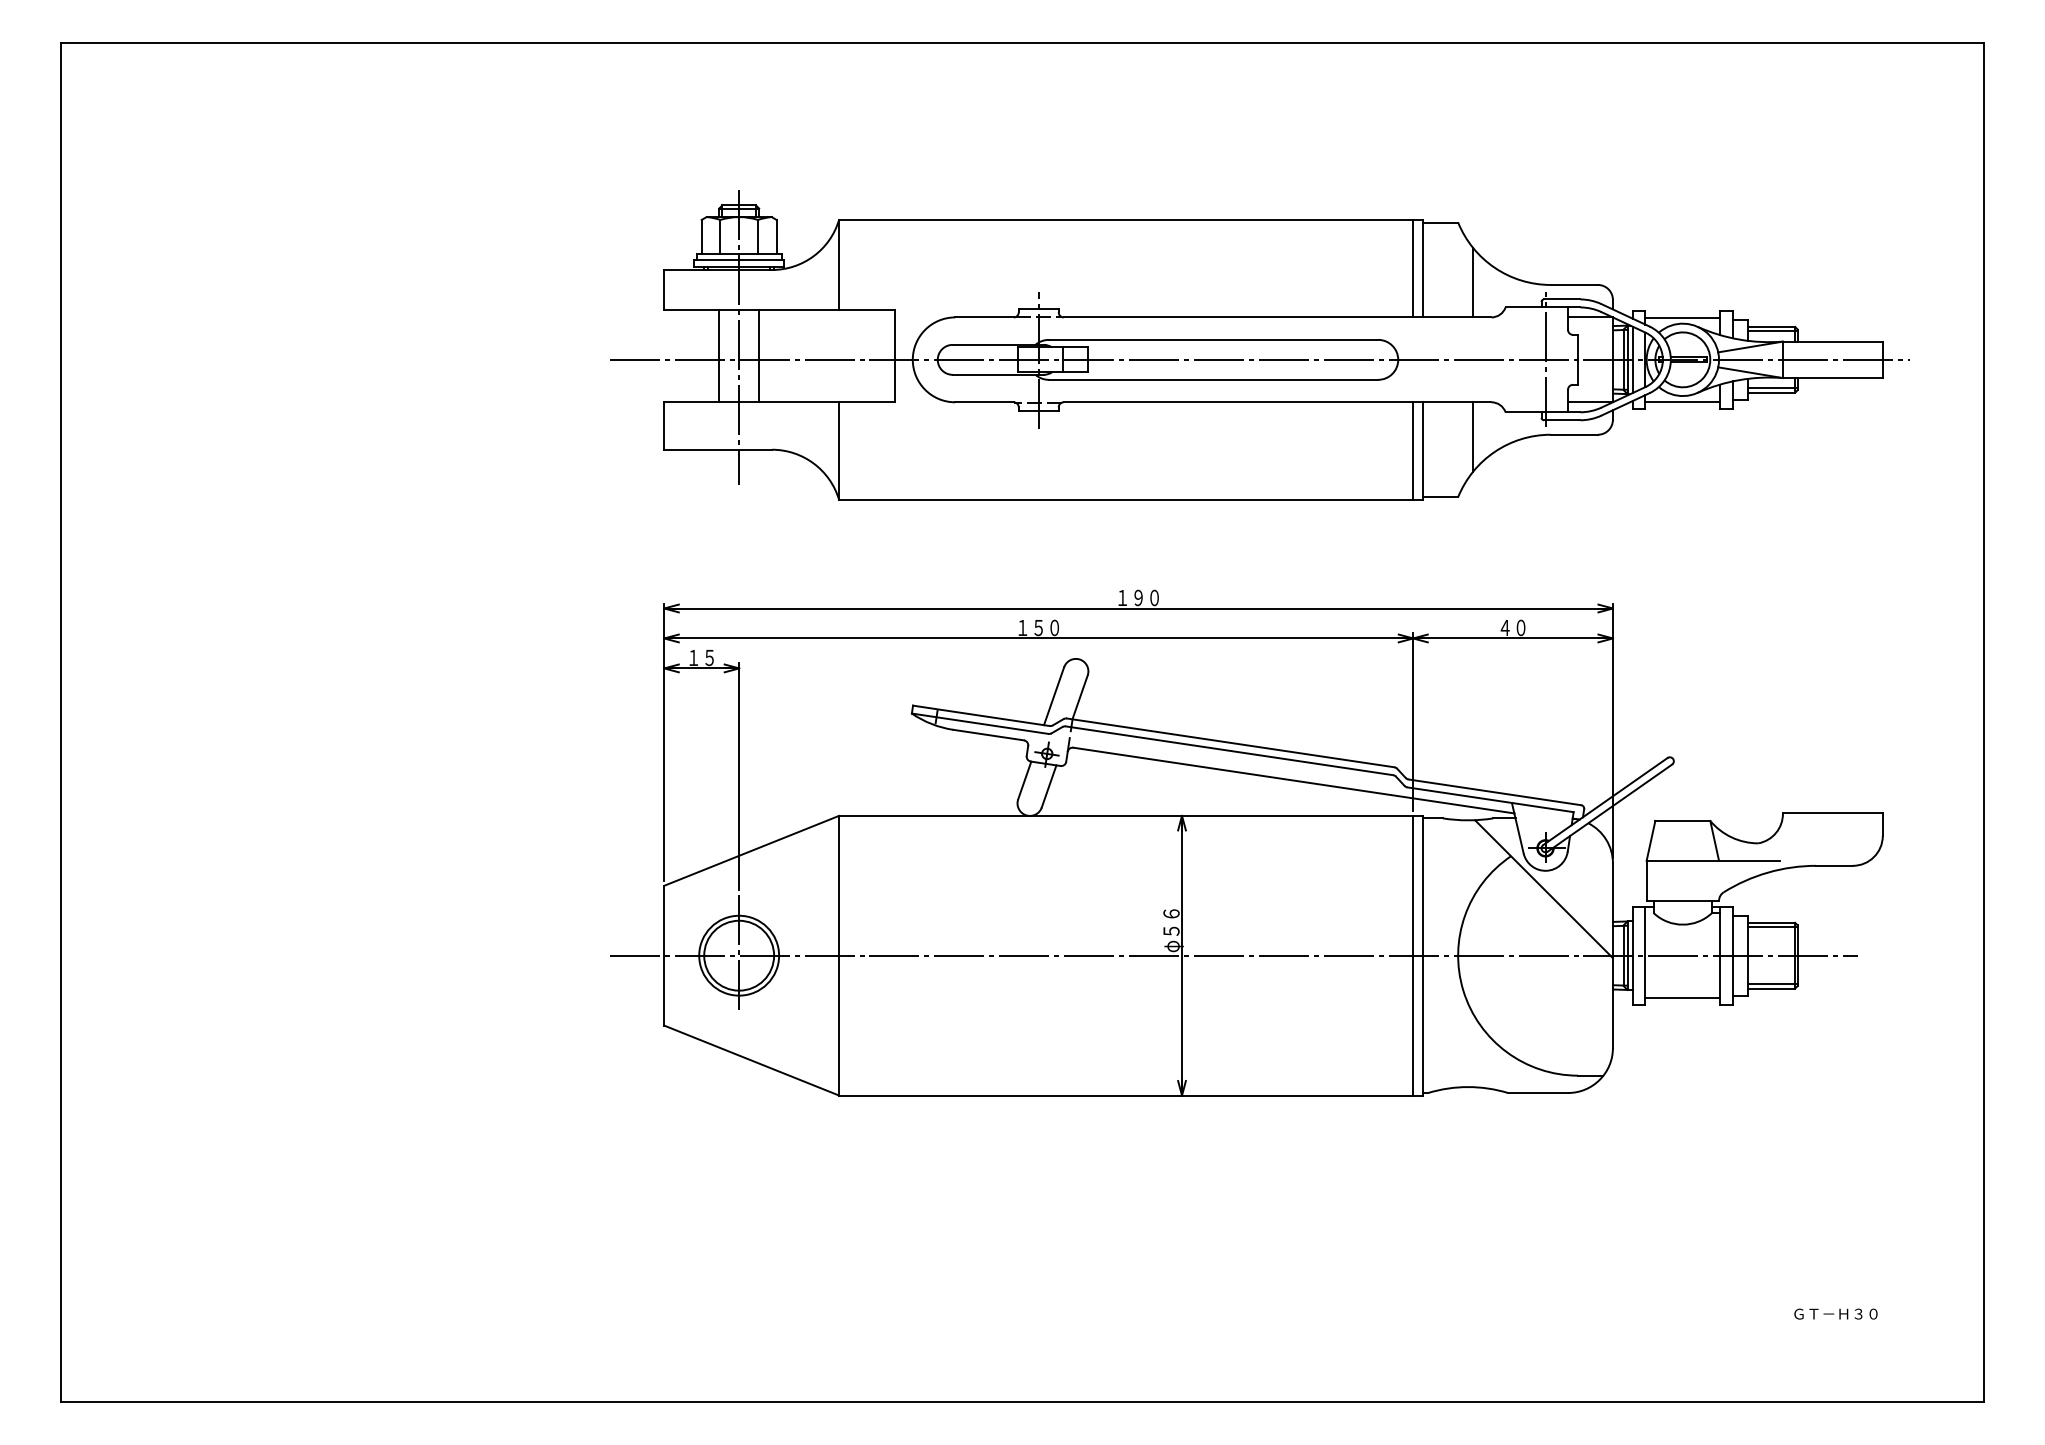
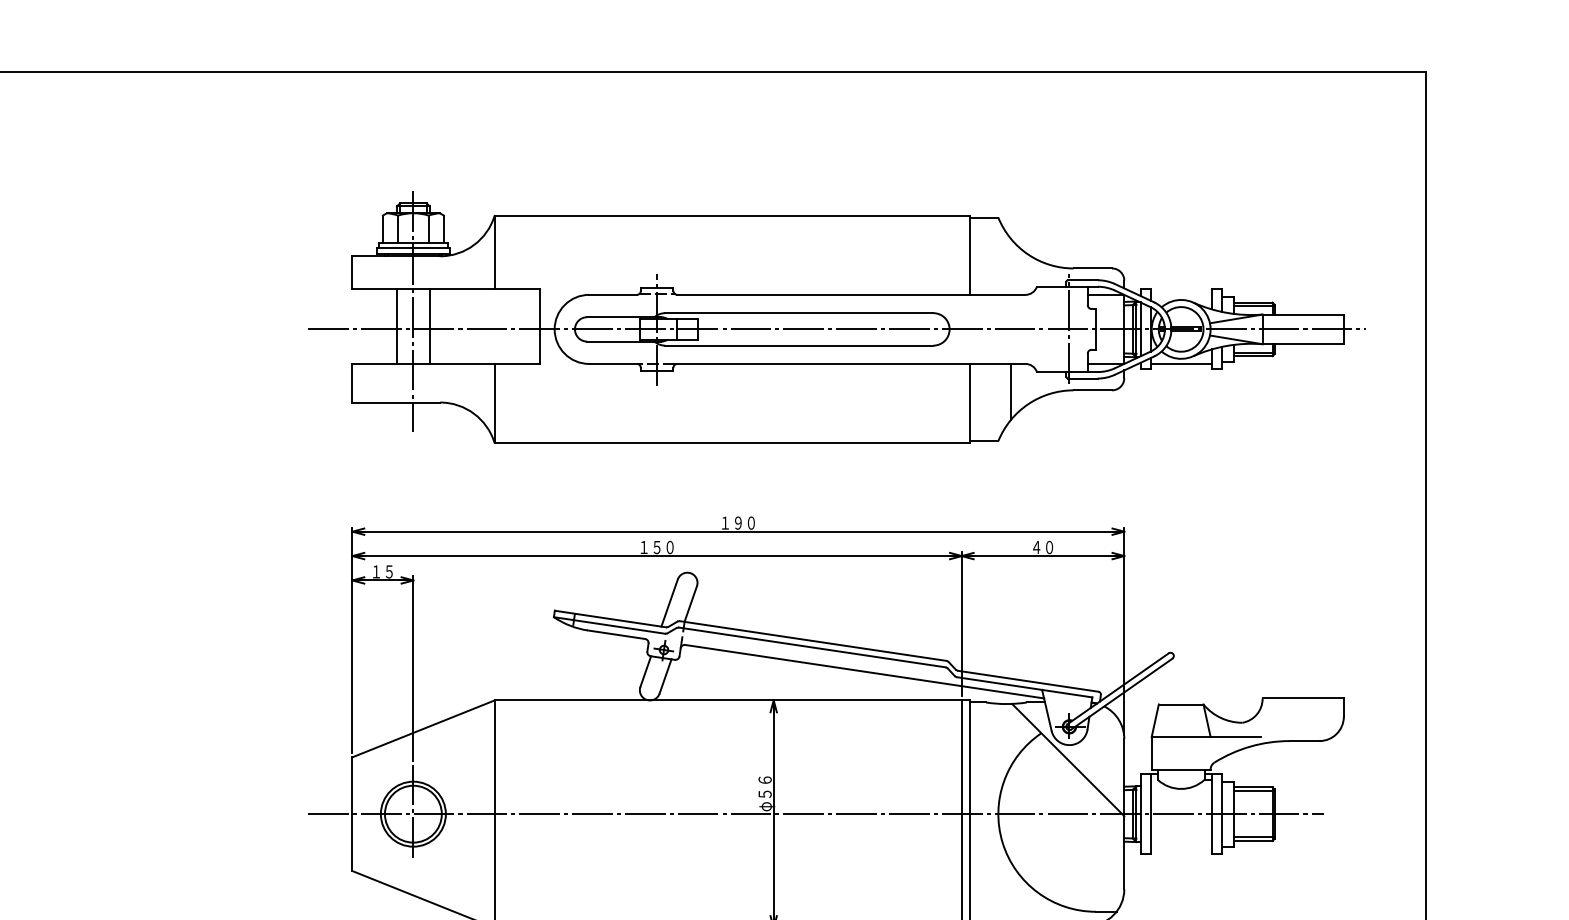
line: (1413, 268) -> (962, 255), removed
line: (1473, 282) -> (1010, 266), removed
line: (1682, 318) -> (1180, 295), removed
line: (1413, 450) -> (962, 403), removed
line: (1682, 998) -> (1180, 849), removed

